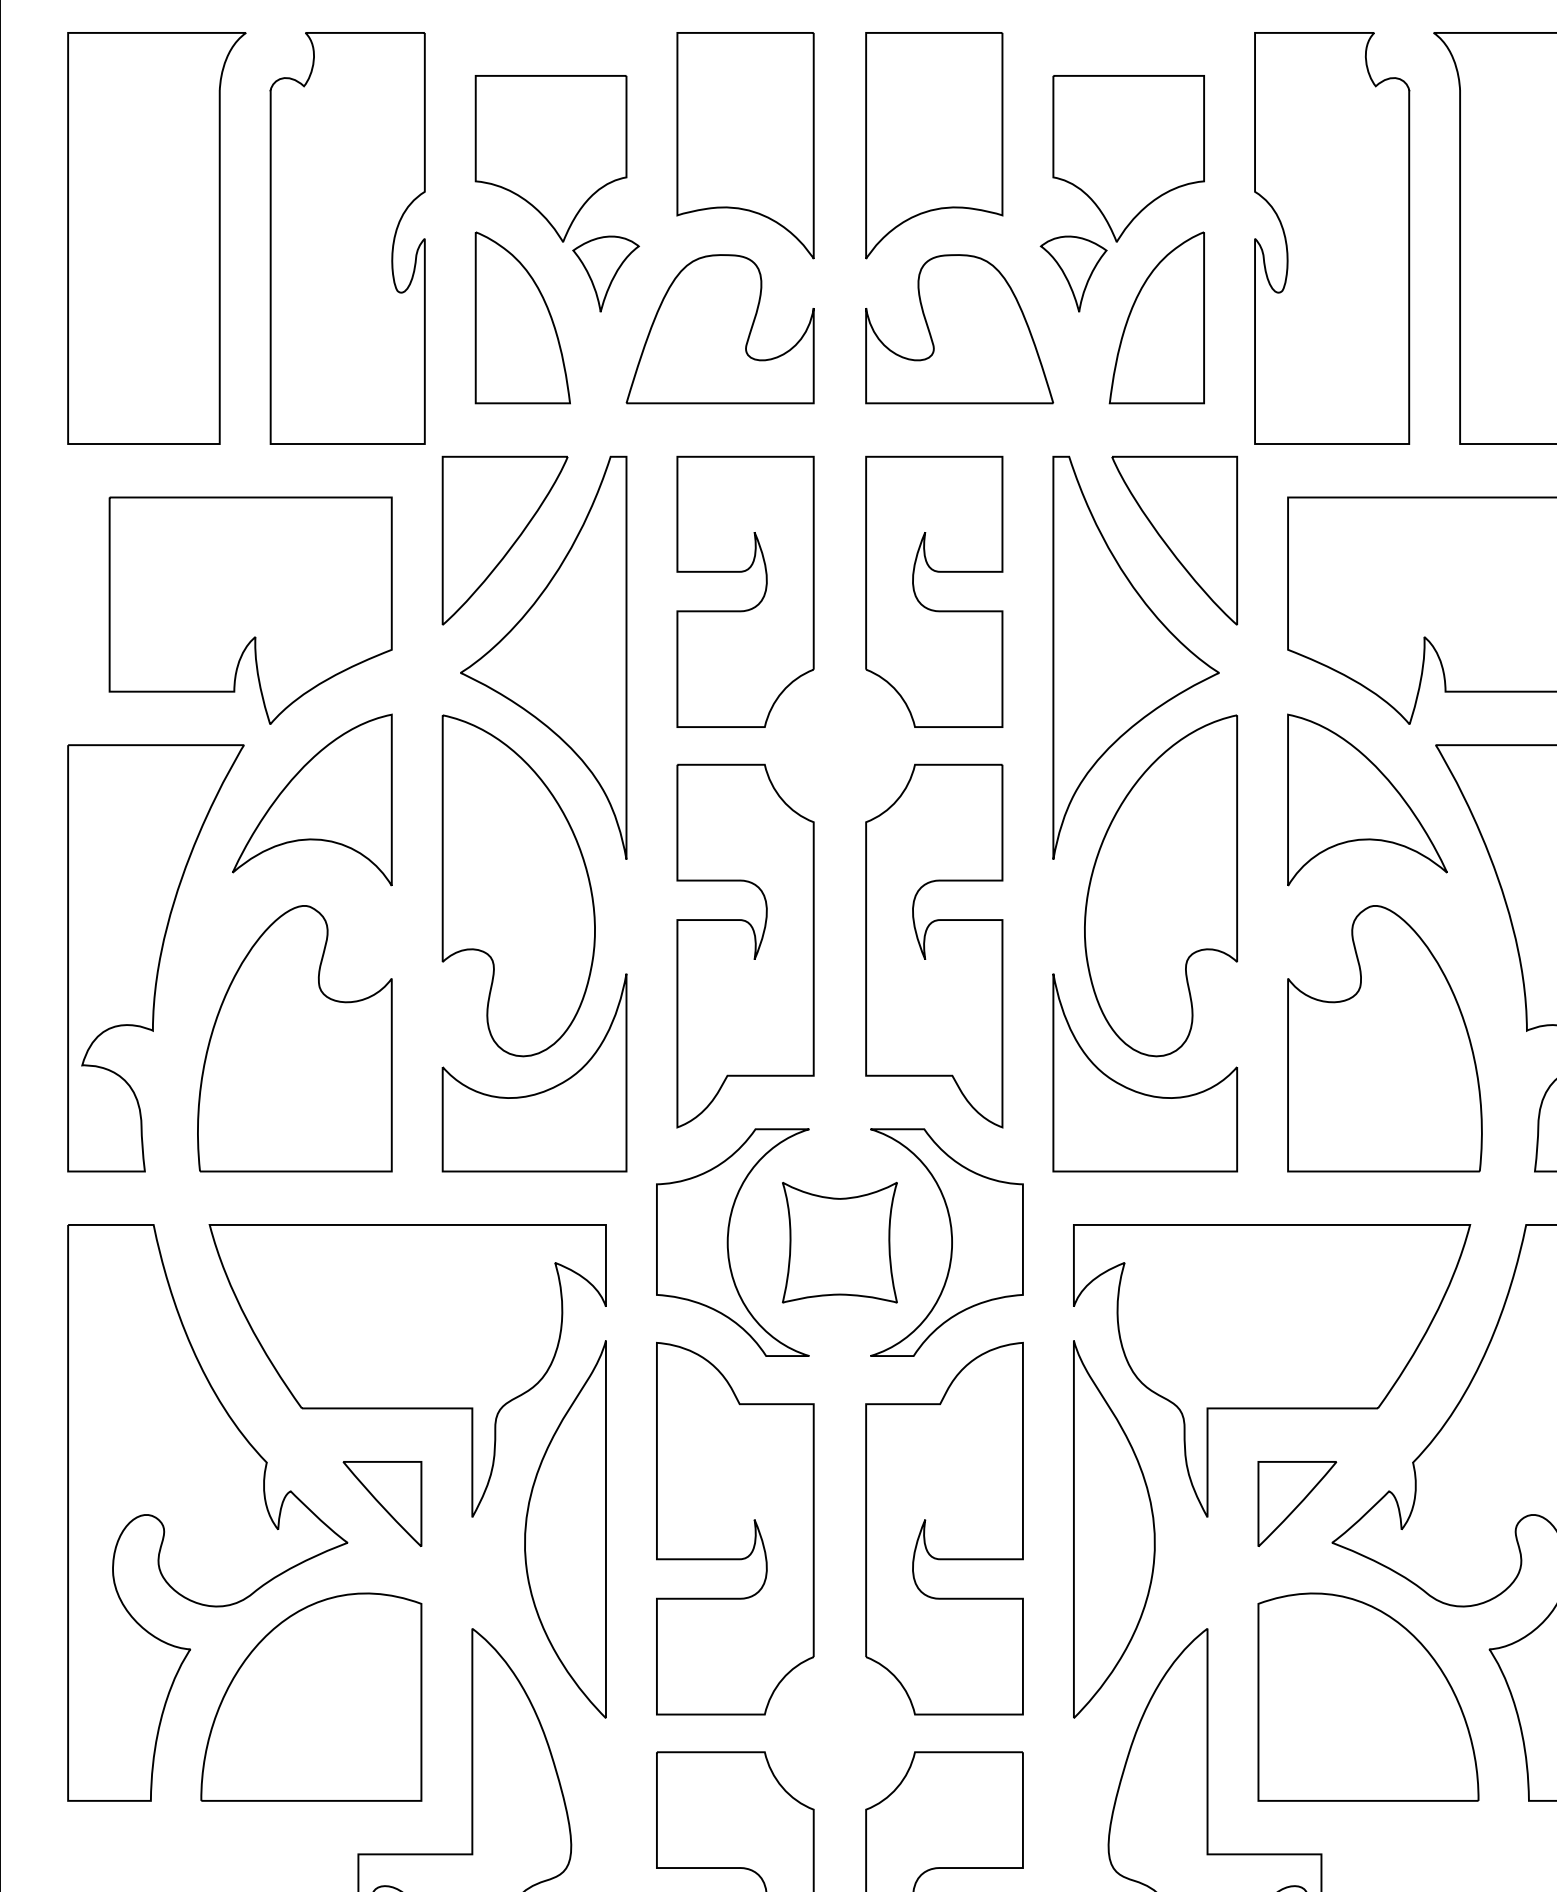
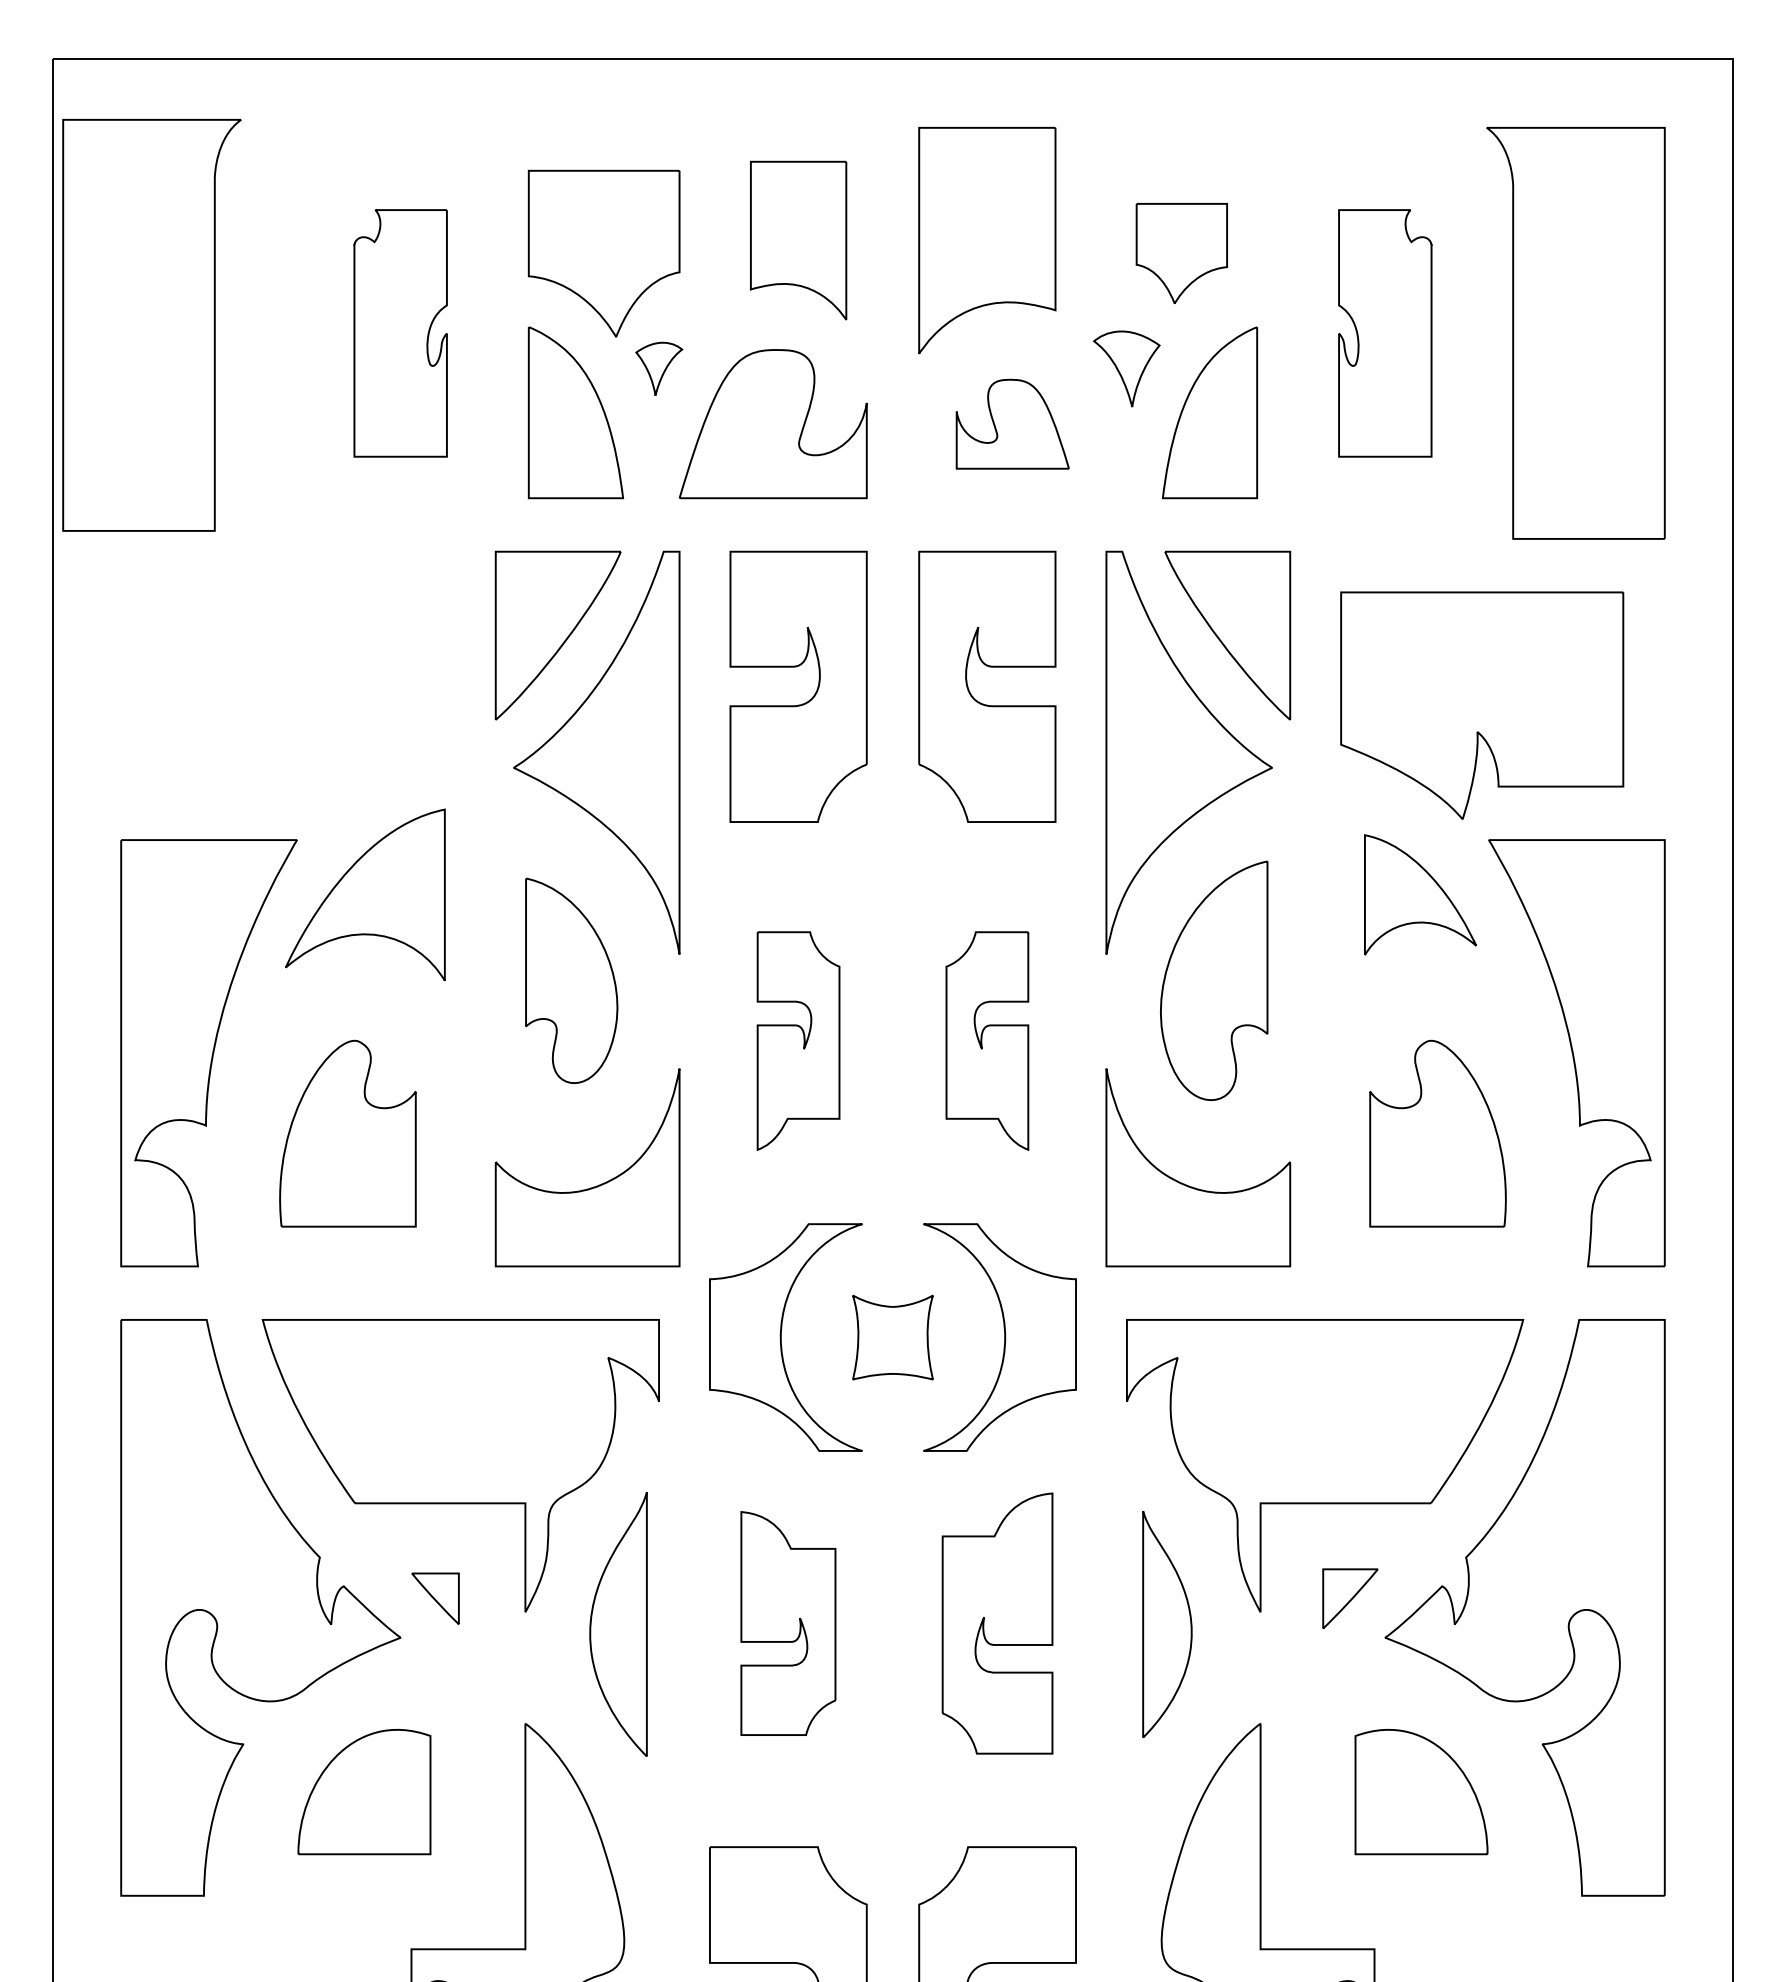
part: (745, 145) -> (798, 240), size x0.7
part: (1128, 158) -> (1181, 253), size x0.6
part: (156, 238) -> (151, 325), moved
part: (347, 238) -> (400, 333), size x0.6
part: (1332, 238) -> (1385, 333), size x0.6
part: (606, 273) -> (659, 368), size x0.7
part: (959, 329) -> (1012, 424), size x0.6
part: (250, 610) -> (303, 705), removed
part: (1367, 799) -> (1420, 894), size x0.7
part: (518, 885) -> (571, 980), size x0.6
part: (1161, 885) -> (1214, 980), size x0.7
part: (745, 945) -> (798, 1040), size x0.6
part: (934, 945) -> (987, 1040), size x0.6
part: (294, 1038) -> (347, 1133), size x0.7
part: (1384, 1038) -> (1437, 1133), size x0.7
part: (839, 1242) -> (892, 1337), size x0.7
part: (382, 1503) -> (435, 1598), size x0.6
part: (1297, 1503) -> (1350, 1598), size x0.7
part: (735, 1528) -> (788, 1623), size x0.6
part: (944, 1528) -> (997, 1623), size x0.7
part: (565, 1529) -> (618, 1624), size x0.7
part: (1114, 1529) -> (1167, 1624), size x0.6
part: (311, 1696) -> (364, 1791), size x0.6
part: (1368, 1696) -> (1421, 1791), size x0.6

